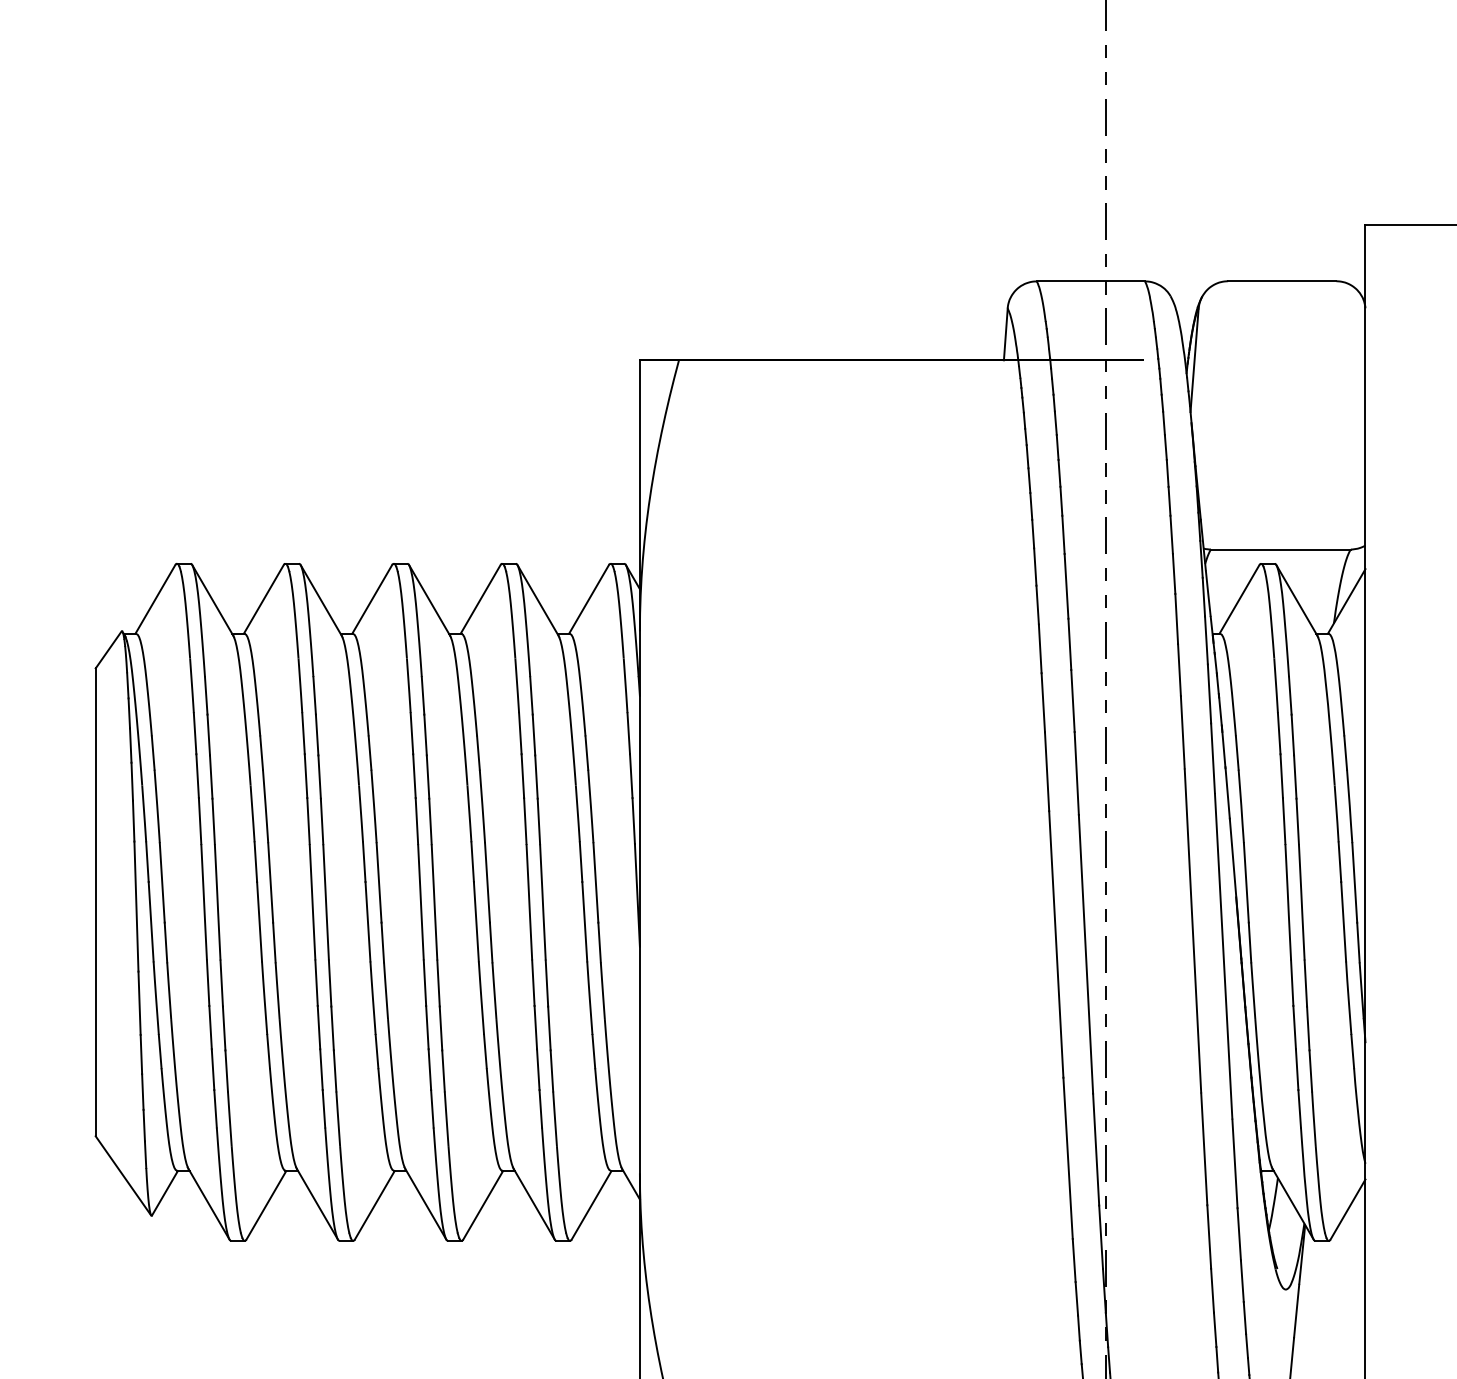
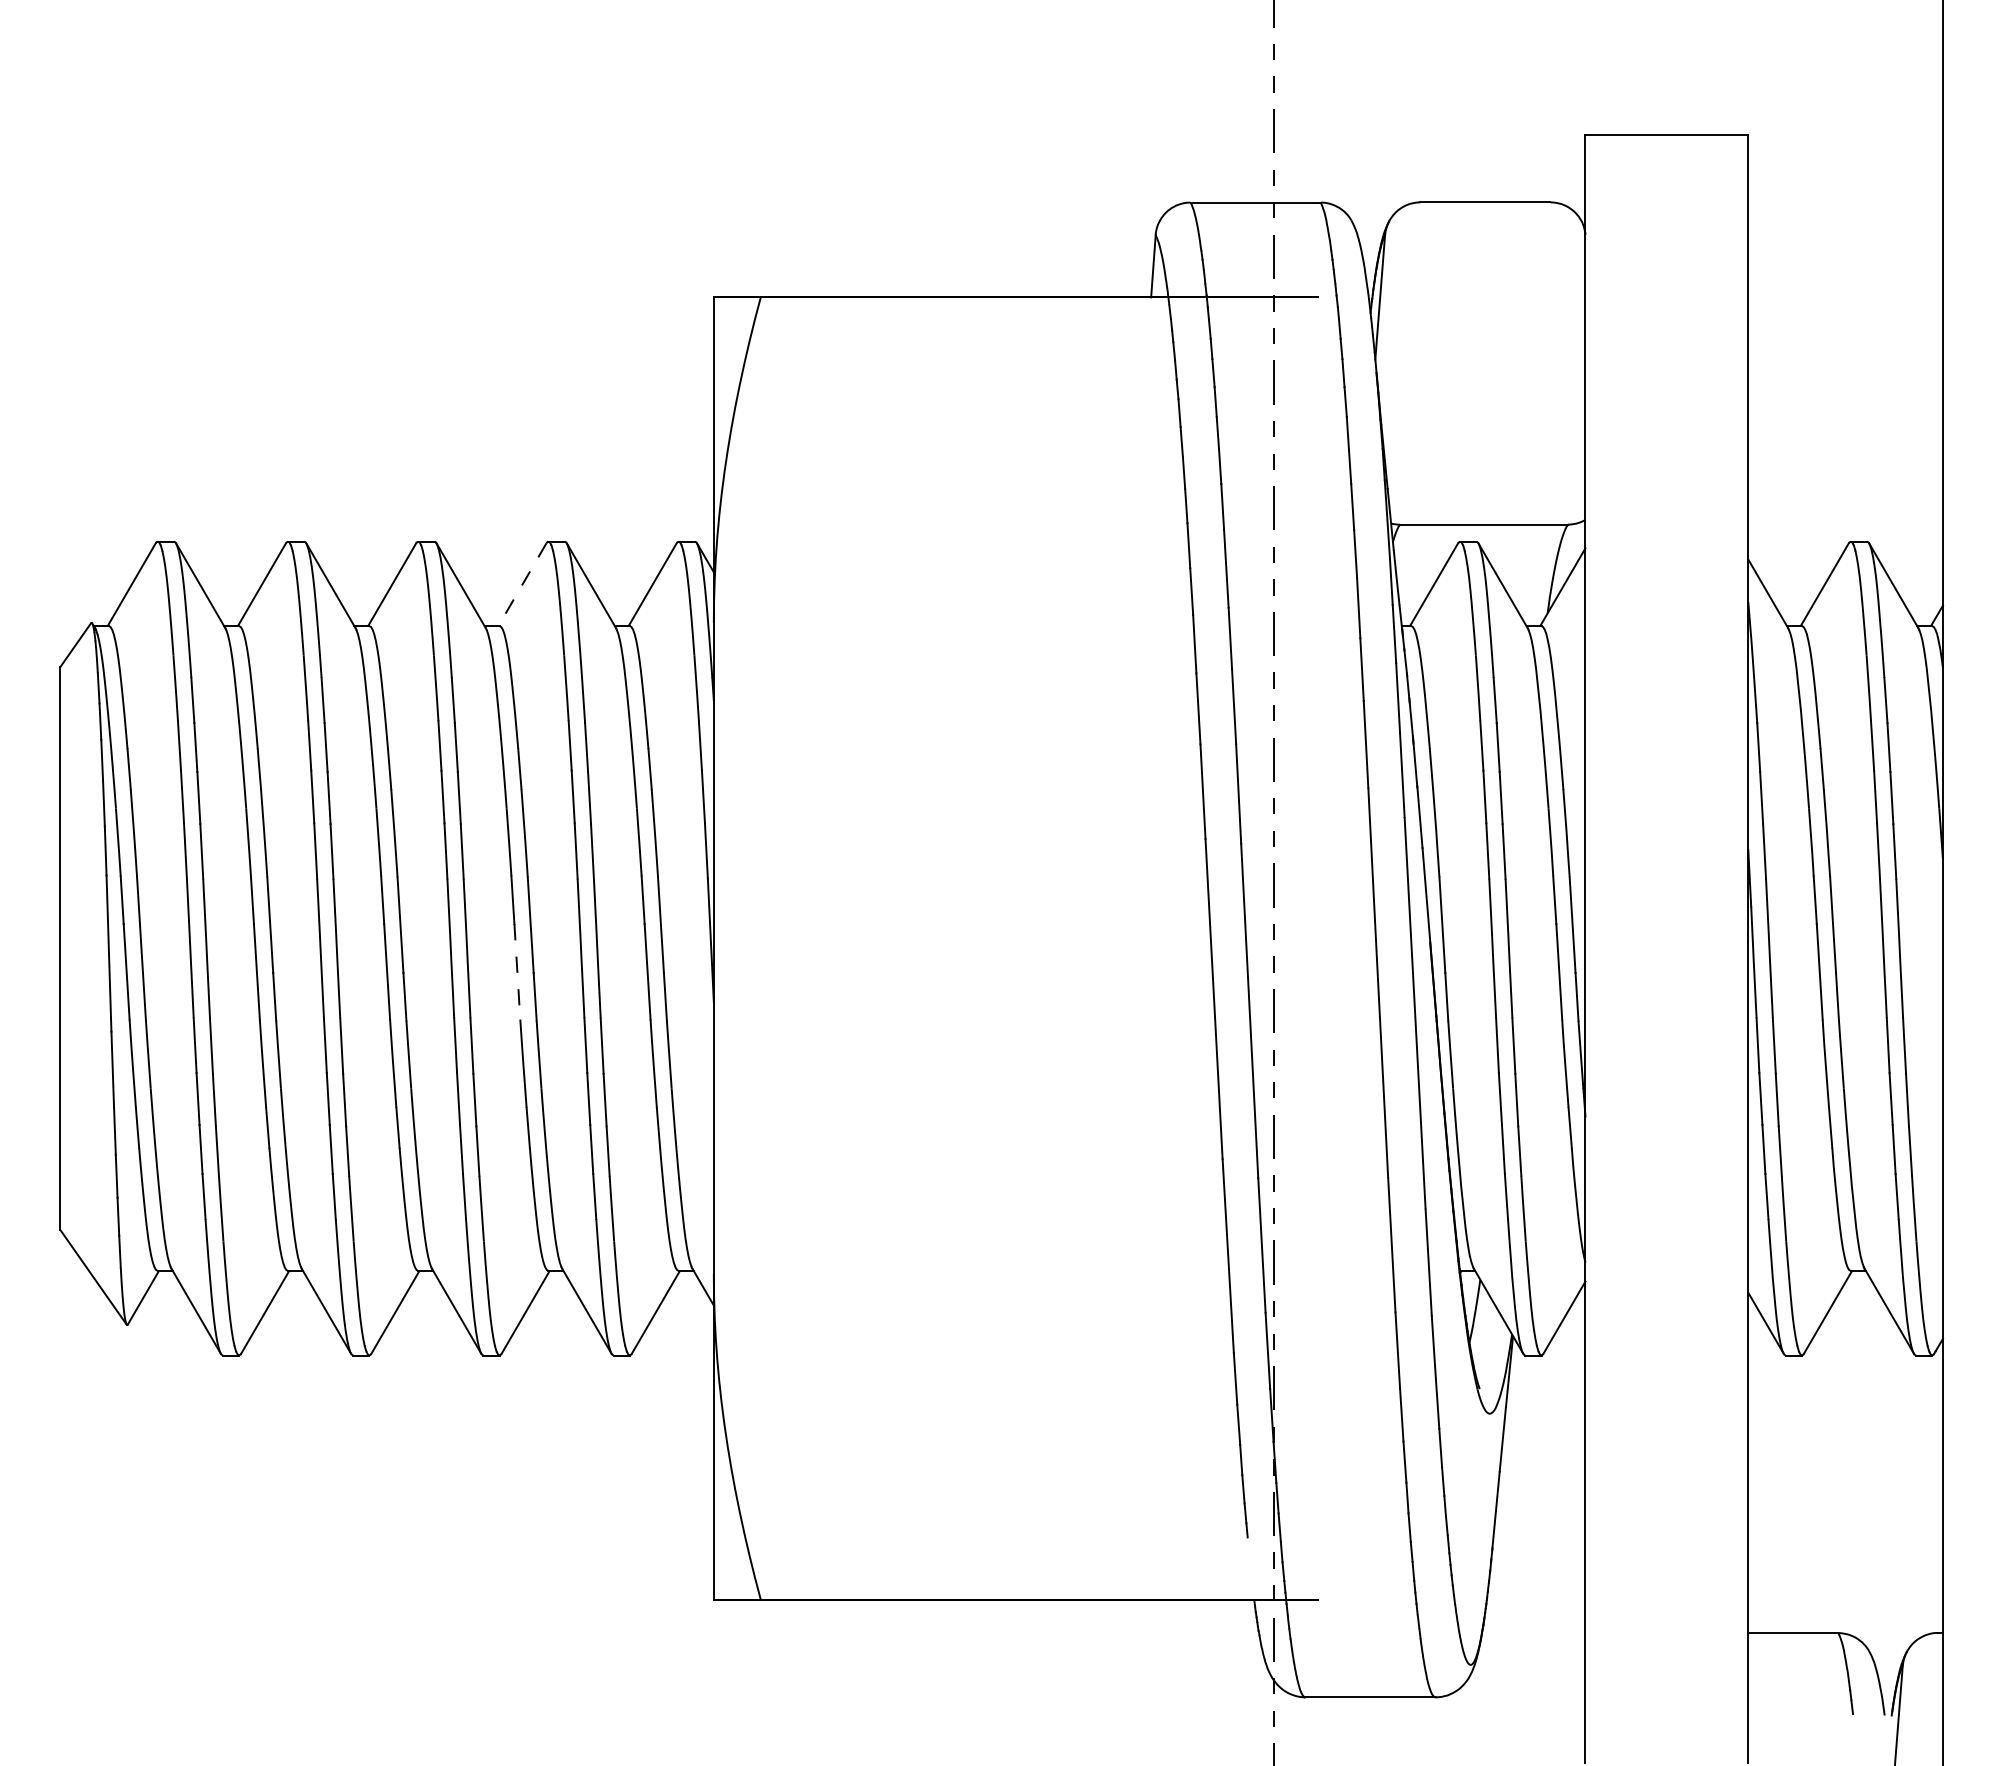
line: (480, 599) -> (522, 584), solid -> dashed
line: (476, 921) -> (517, 971), solid -> dashed

